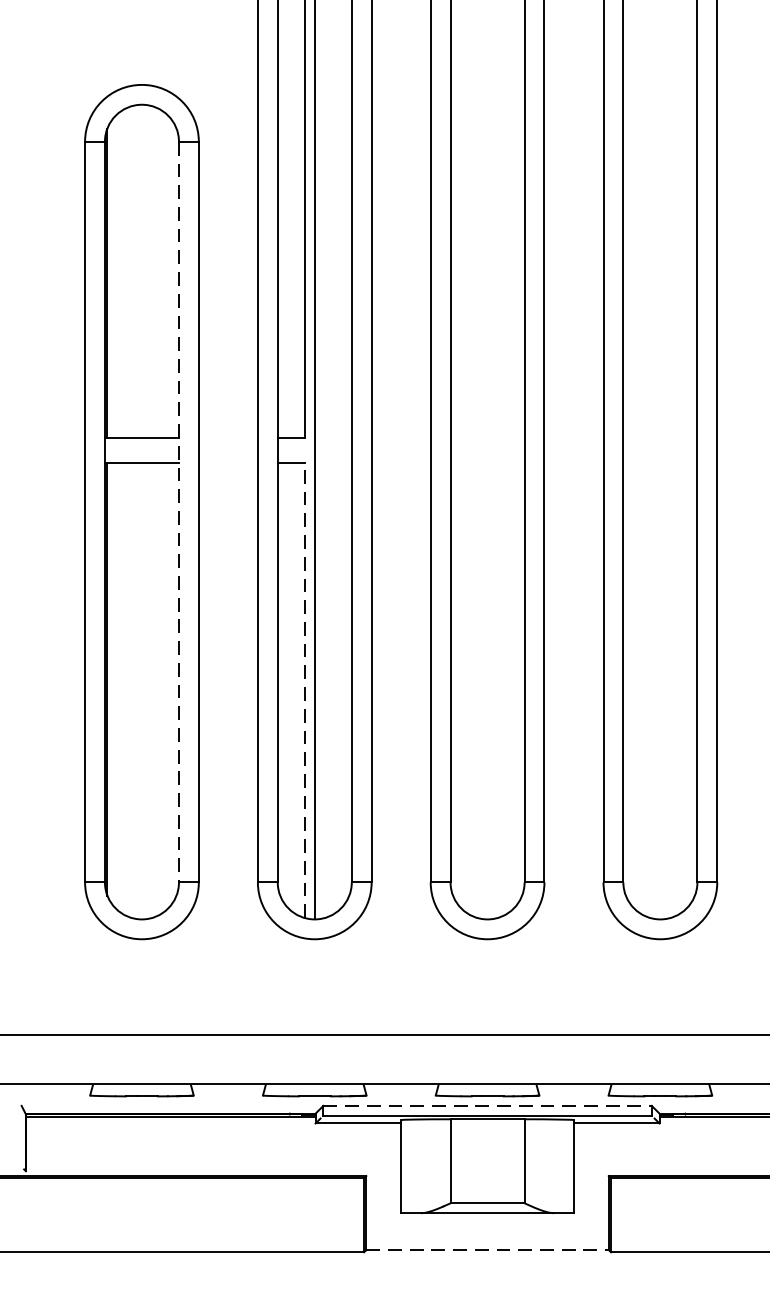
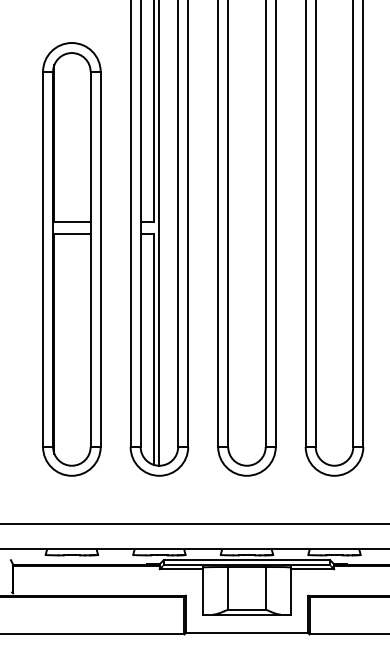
line: (178, 512) -> (90, 259), dashed -> solid
line: (305, 689) -> (154, 349), dashed -> solid
line: (488, 1106) -> (247, 560), dashed -> solid
line: (488, 1250) -> (247, 633), dashed -> solid

